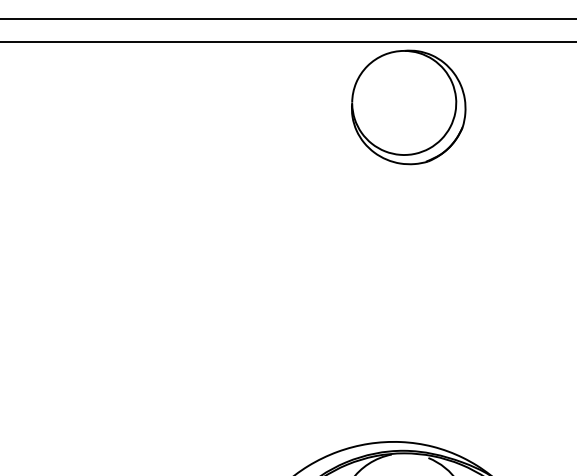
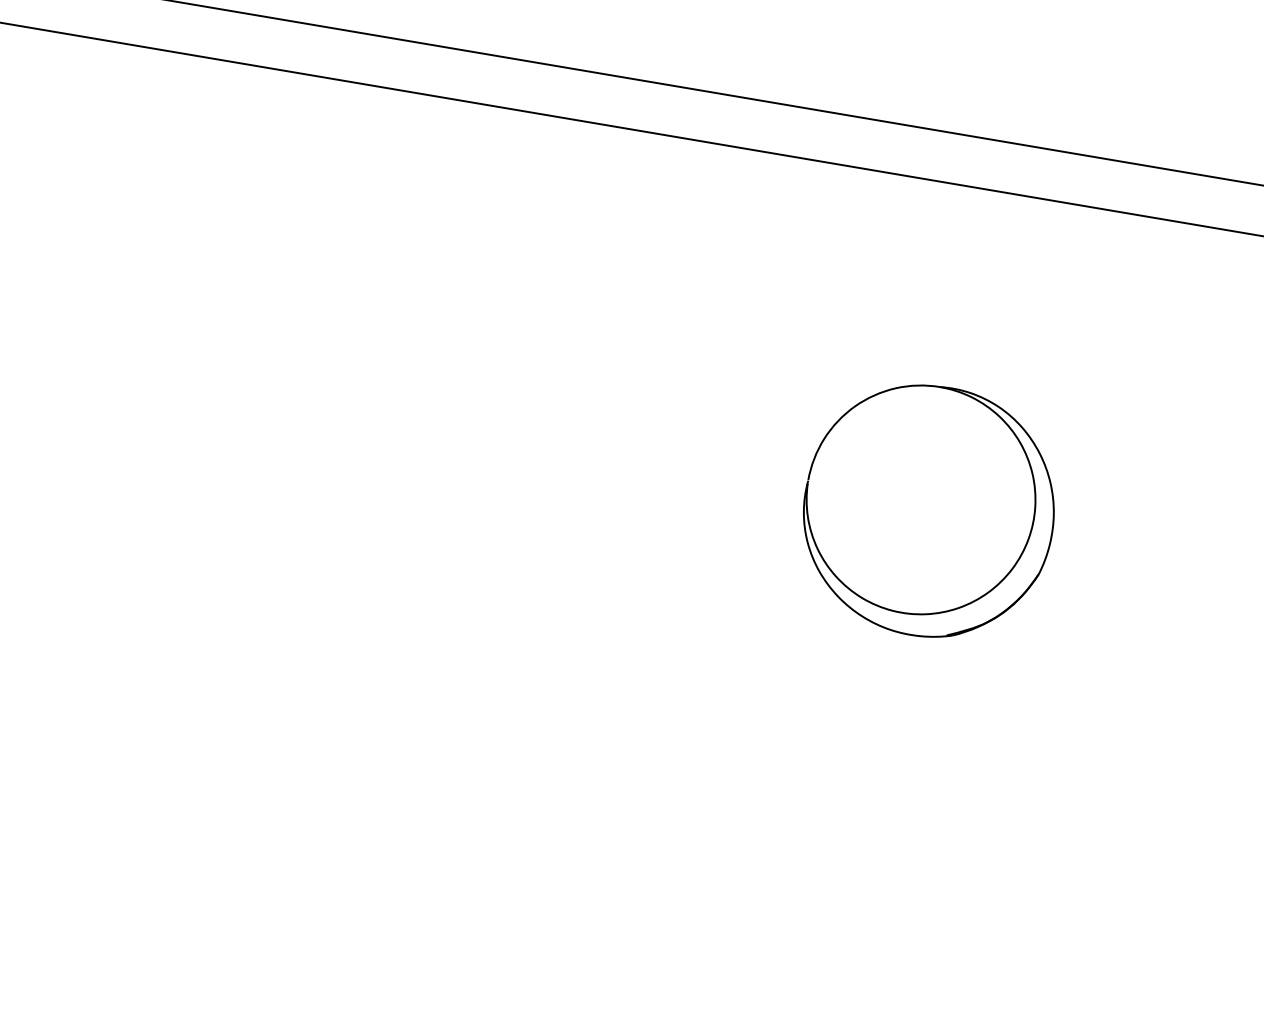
part: (408, 107) -> (928, 511), moved

